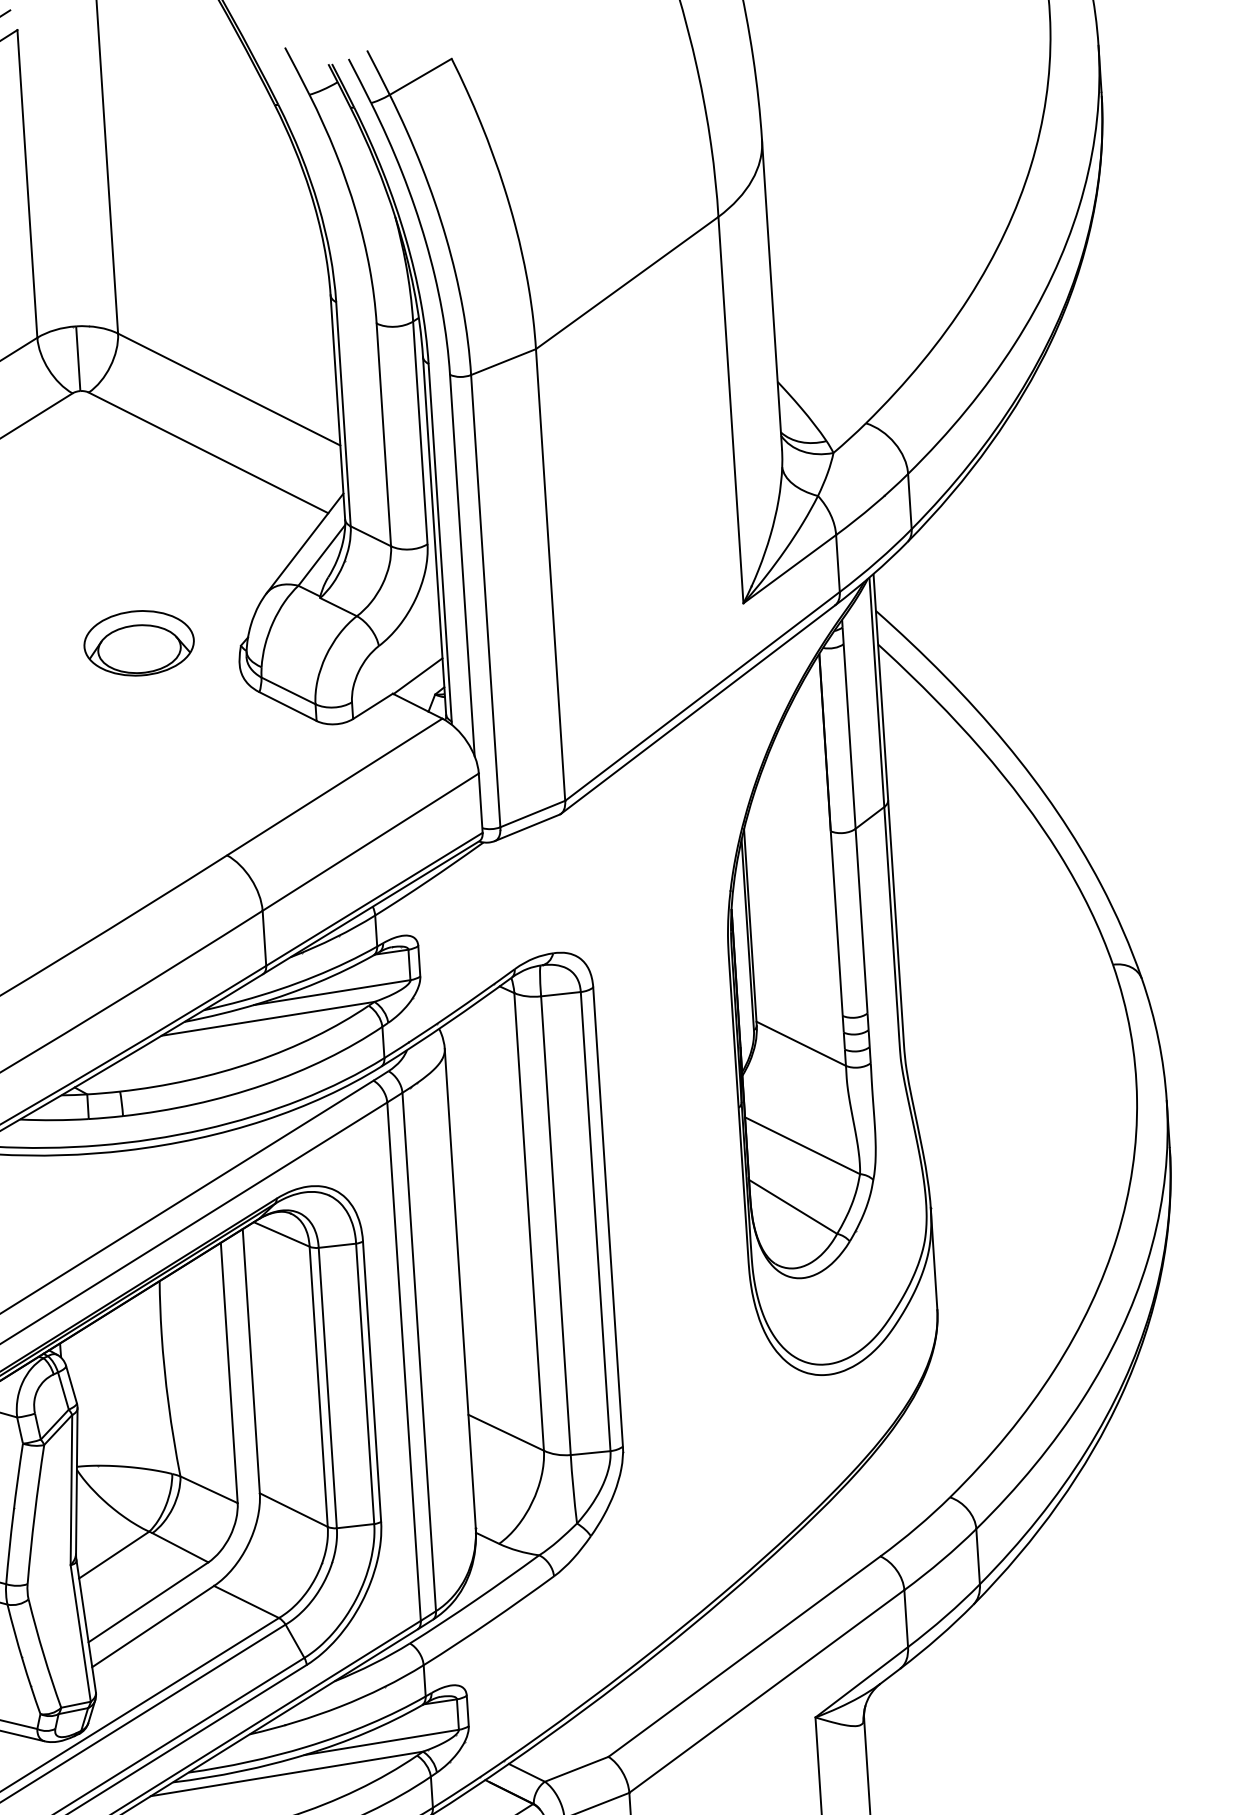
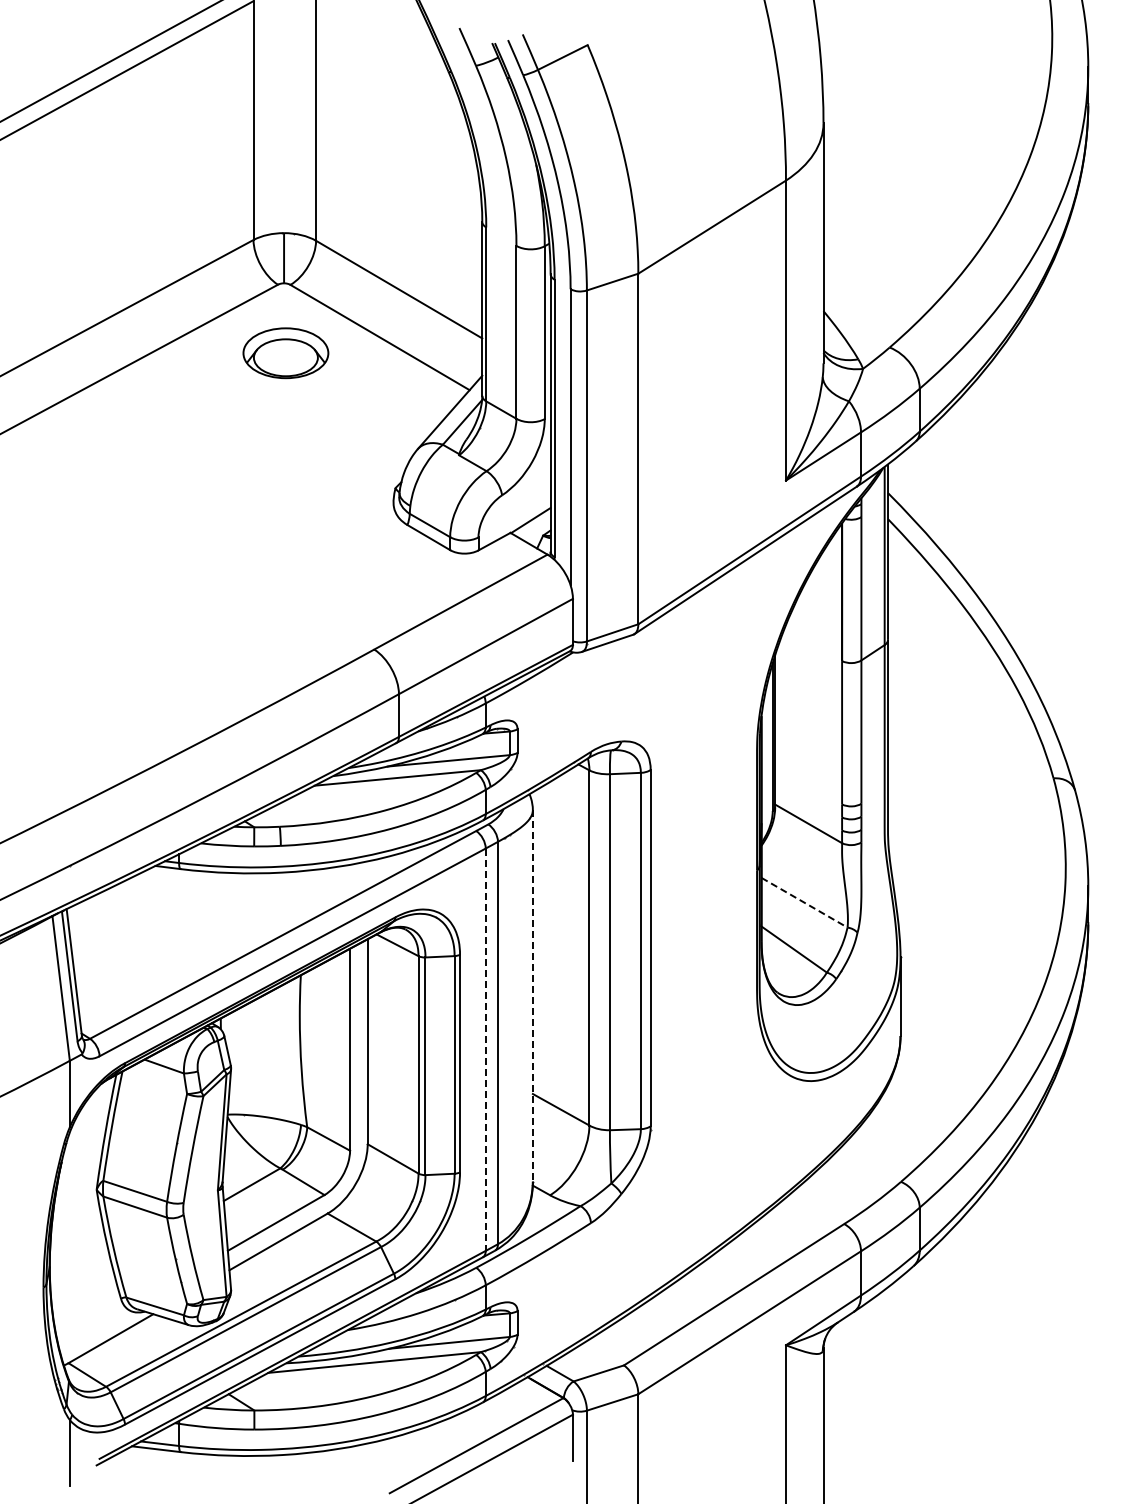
part: (138, 643) -> (285, 353), moved
line: (802, 1145) -> (804, 902), solid -> dashed
line: (459, 1287) -> (532, 995), solid -> dashed
line: (403, 1362) -> (485, 1050), solid -> dashed

